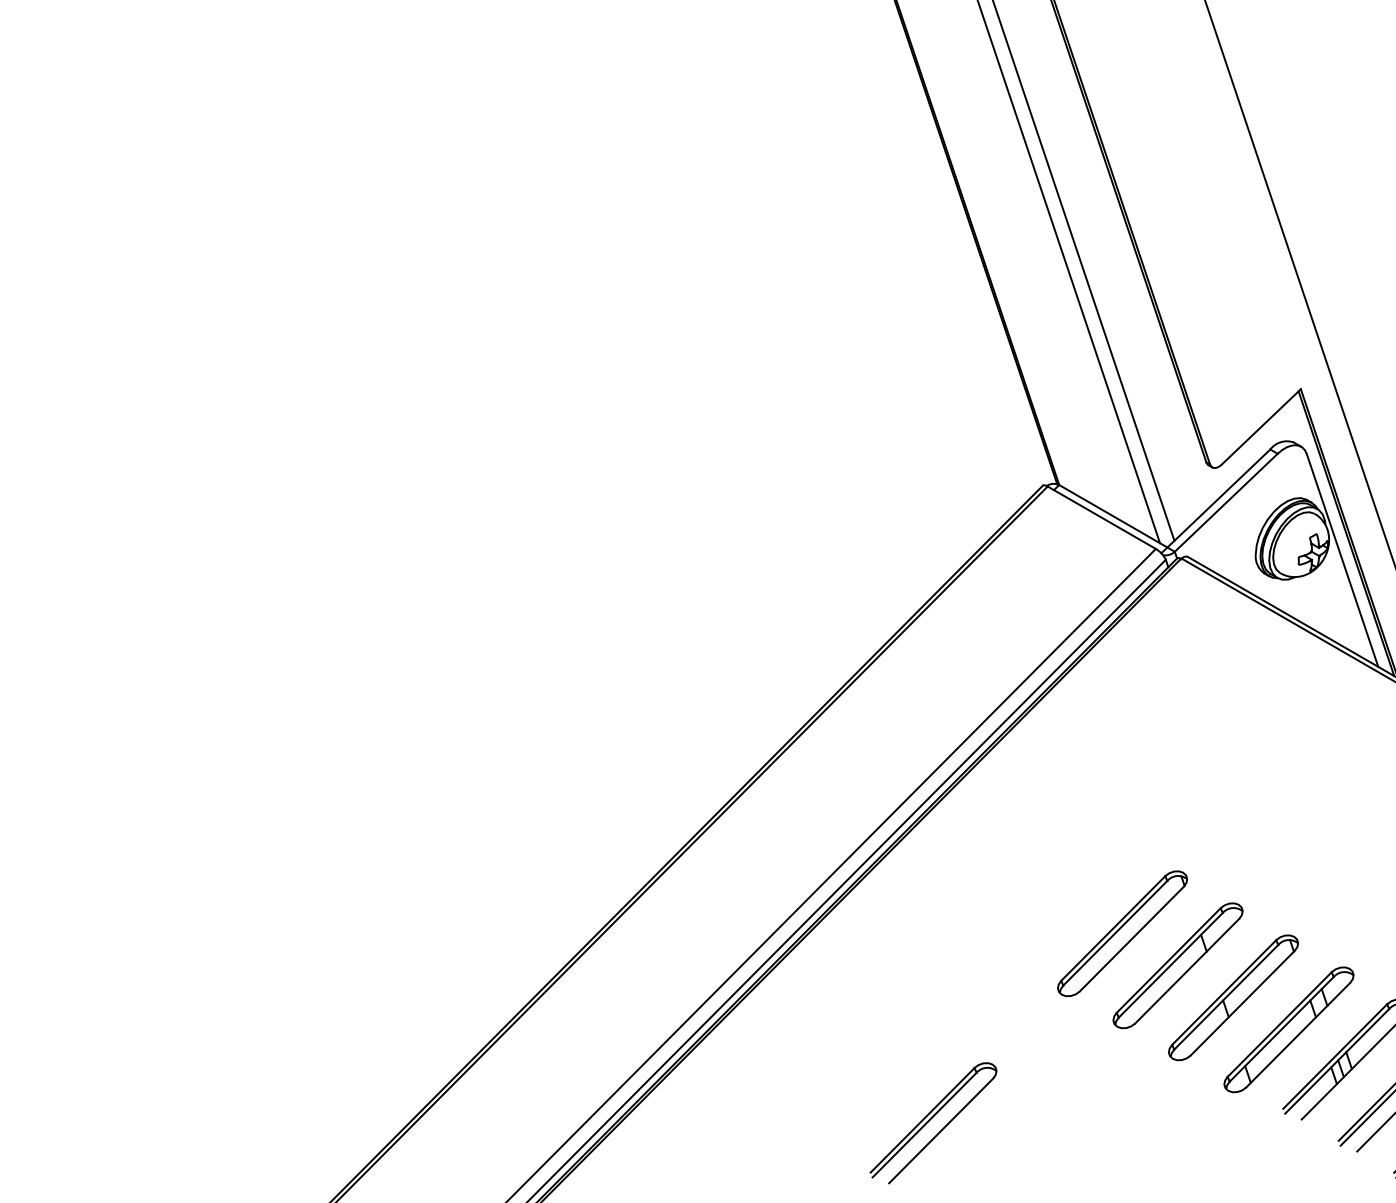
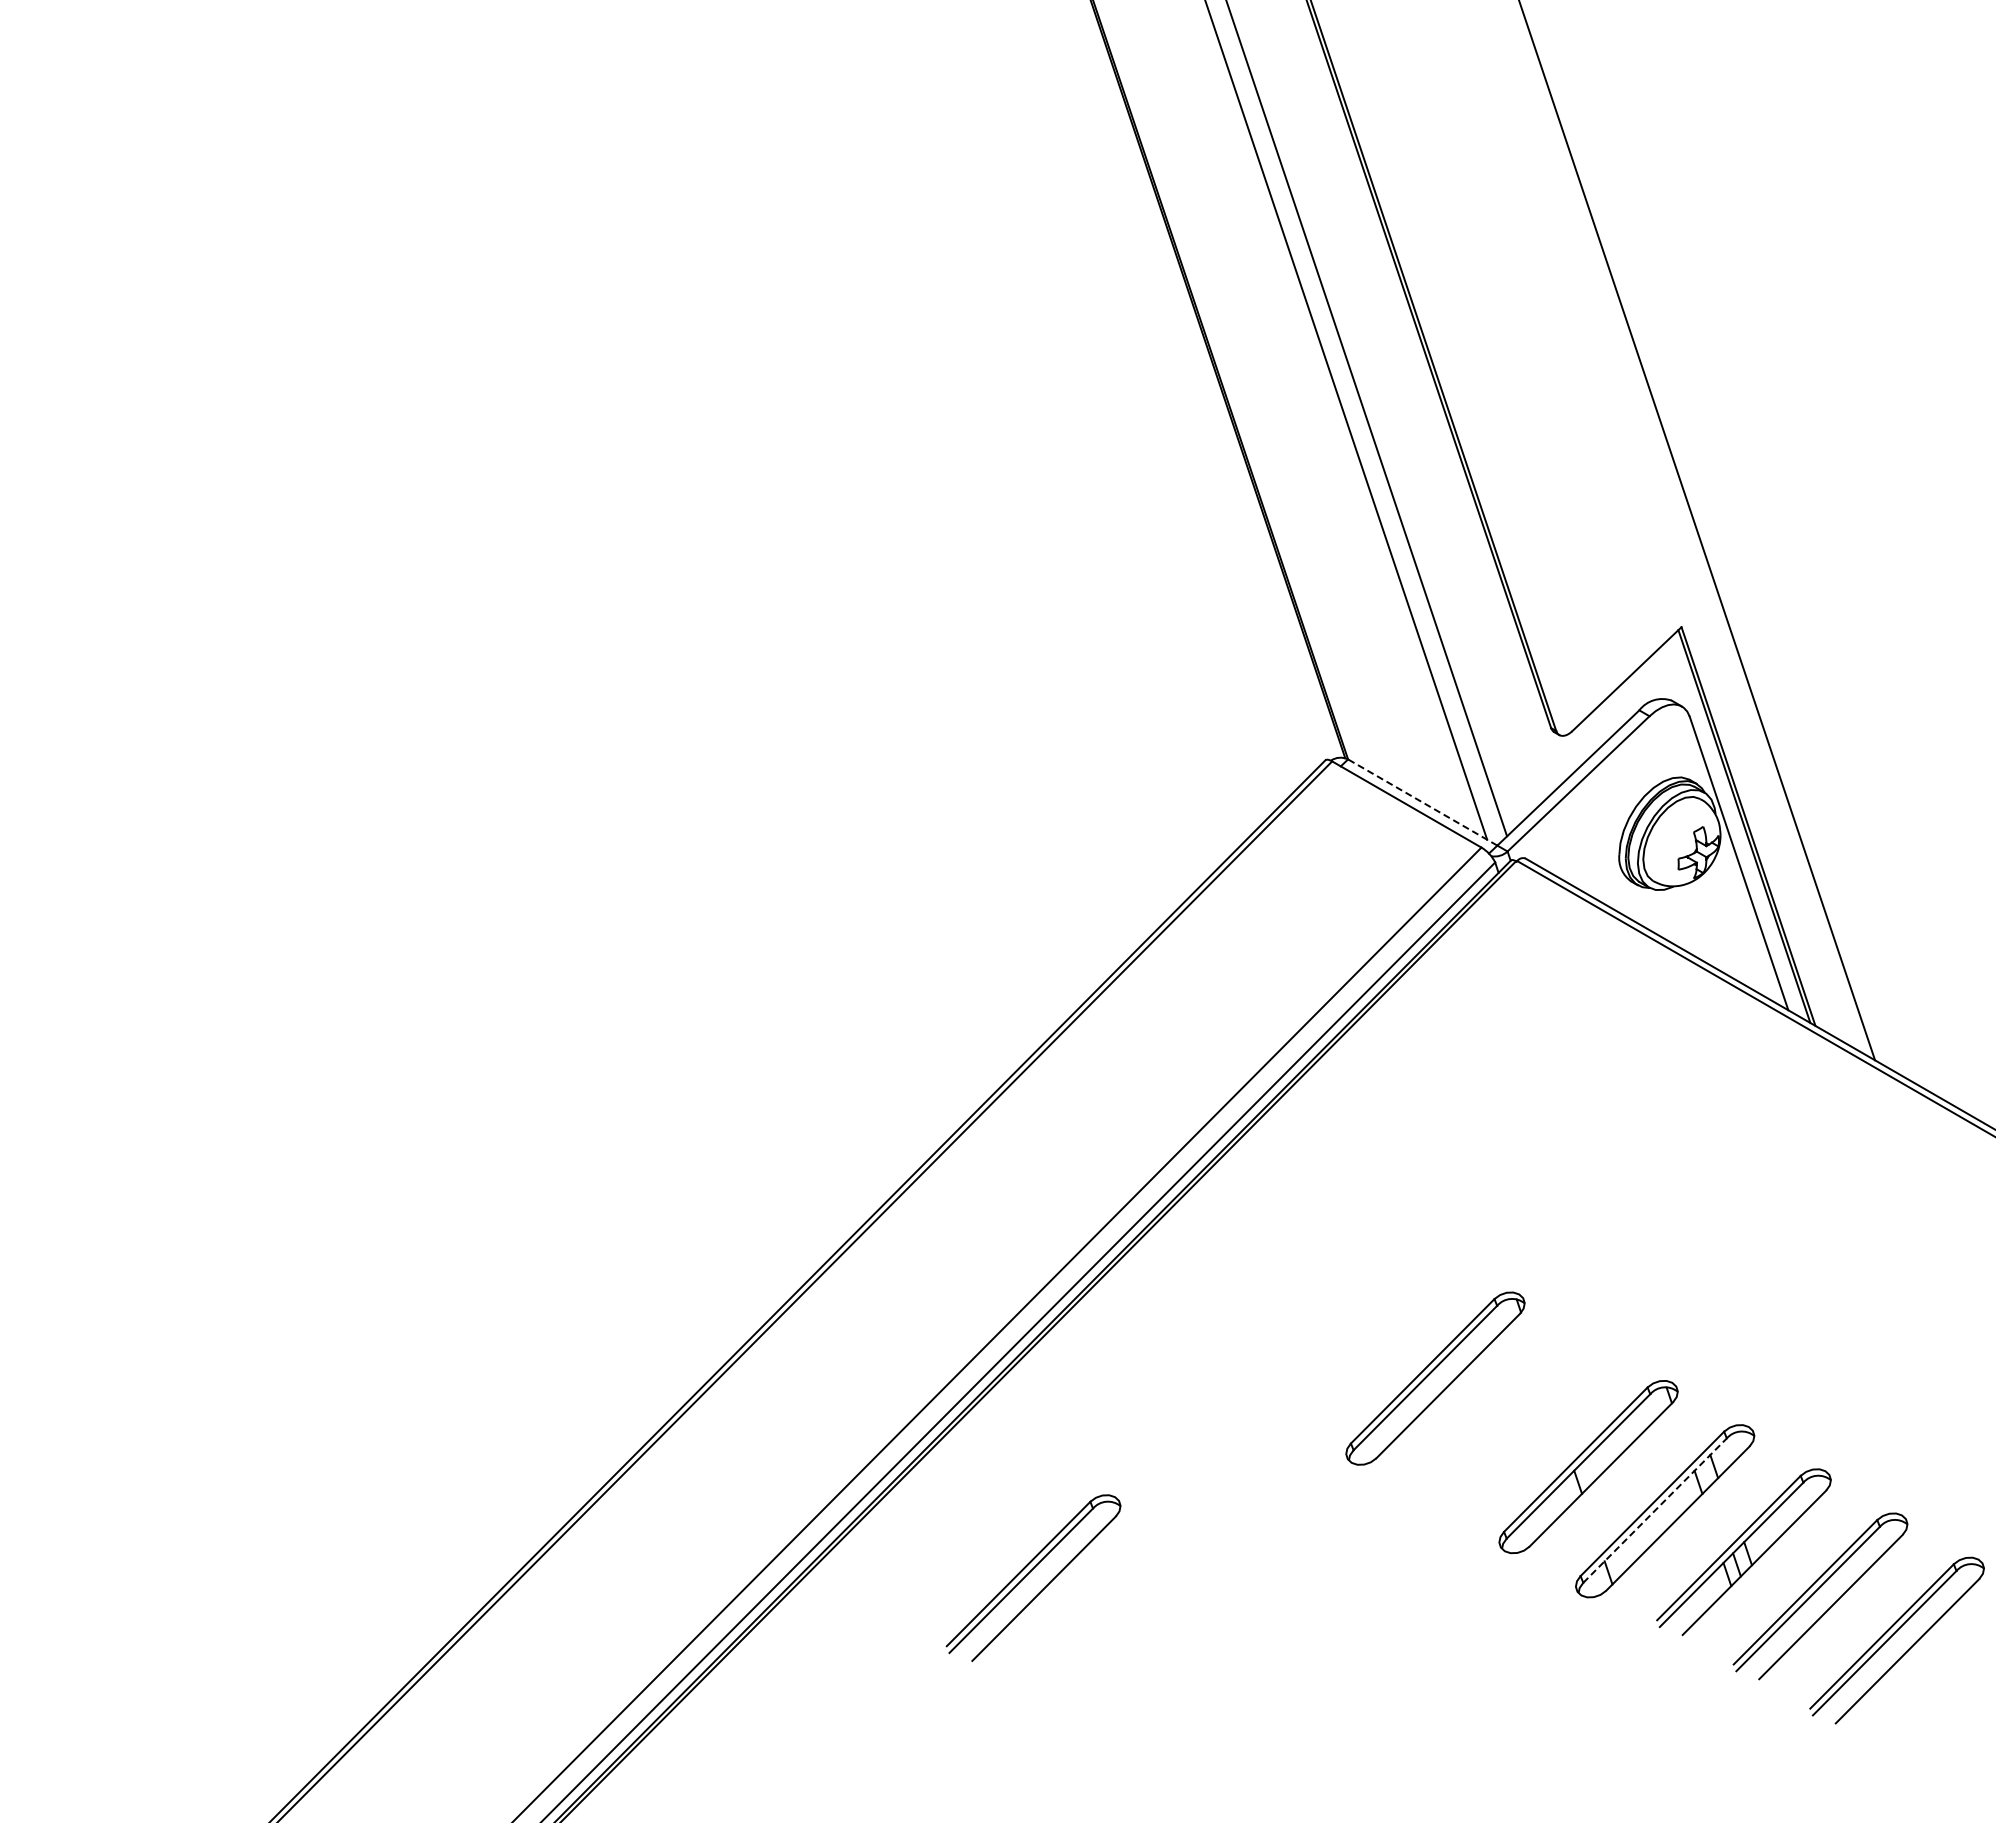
line: (1113, 516) -> (1422, 802), solid -> dashed
part: (1178, 965) -> (1512, 1422), removed
line: (1282, 1029) -> (1655, 1510), solid -> dashed
part: (933, 1122) -> (1033, 1577), moved

